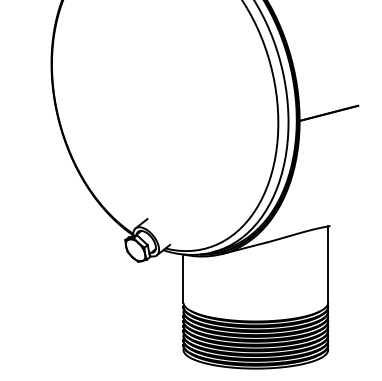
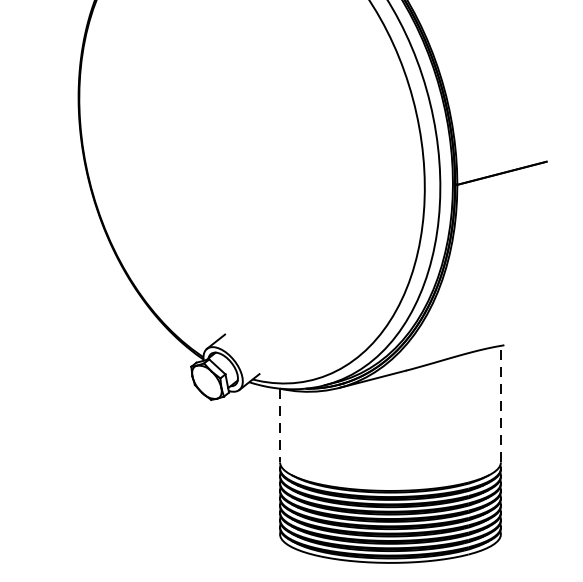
line: (328, 264) -> (501, 403), solid -> dashed
line: (183, 279) -> (280, 426), solid -> dashed

